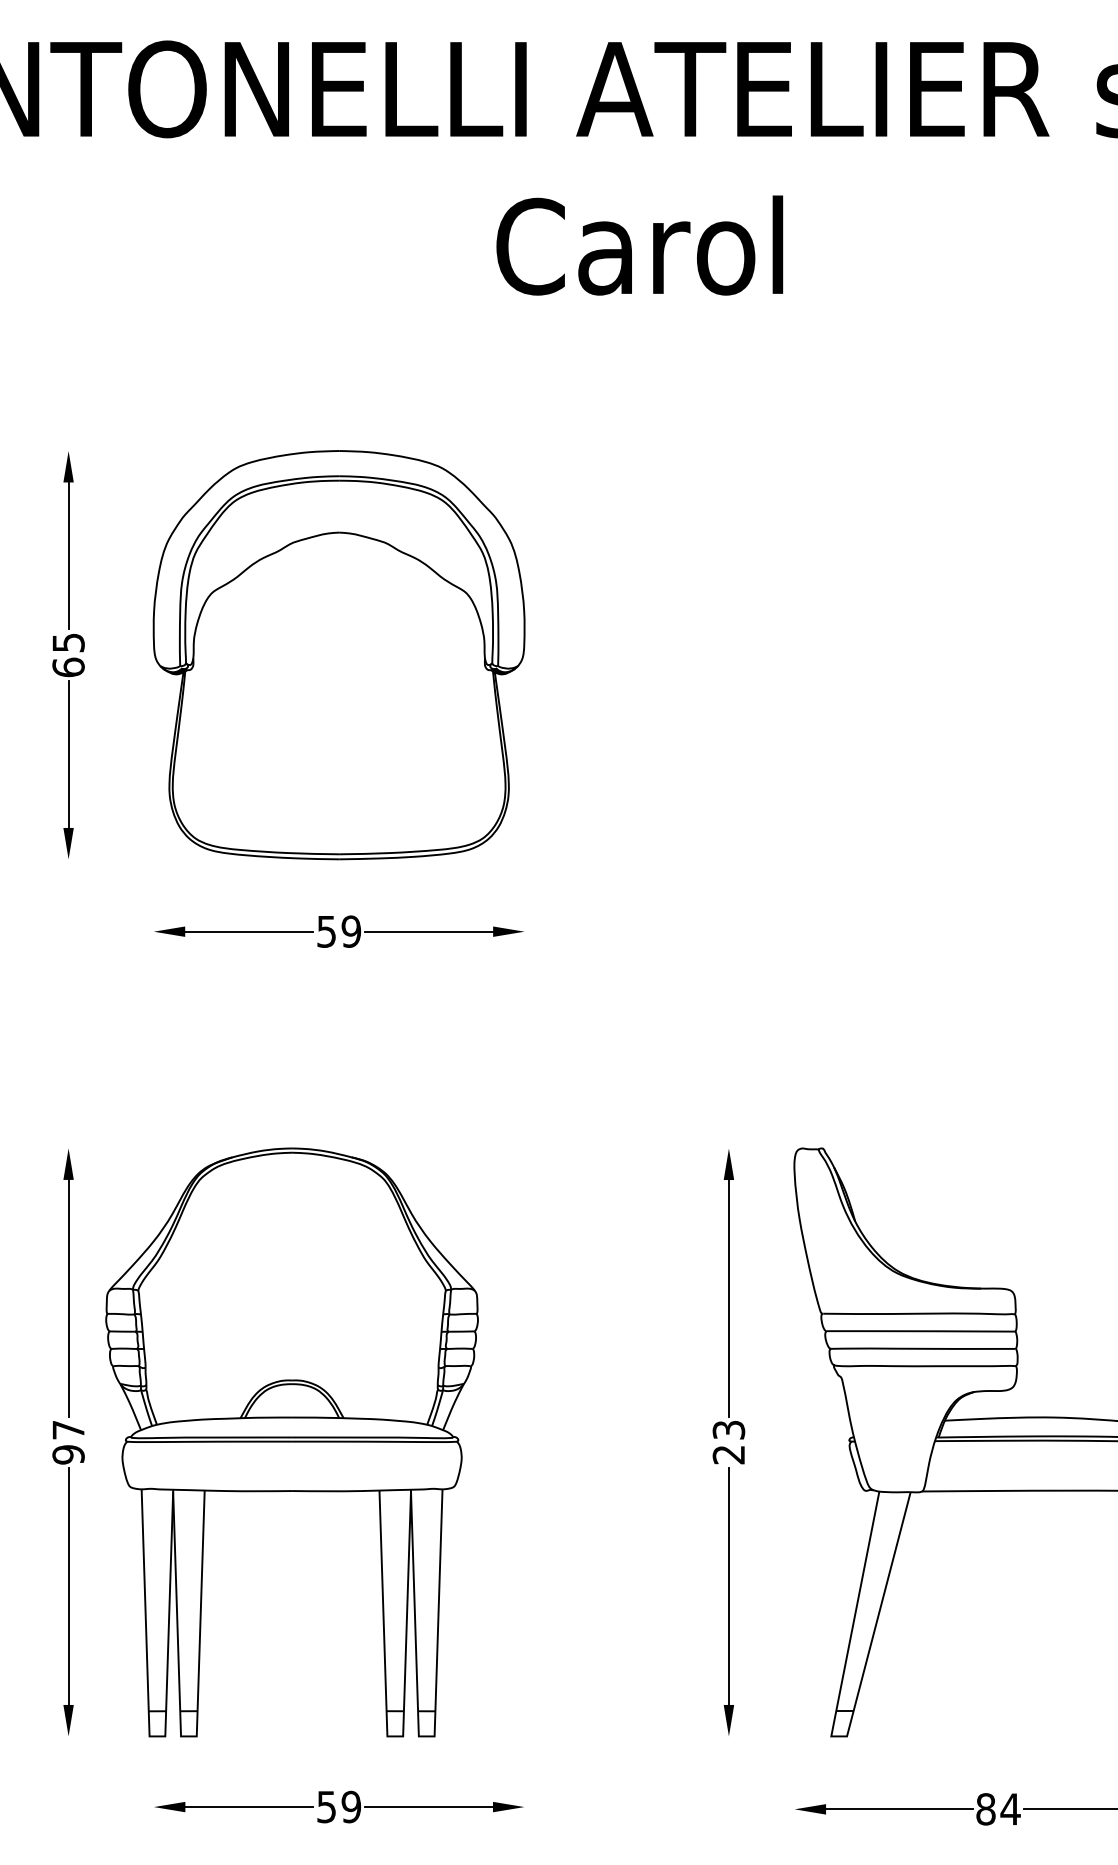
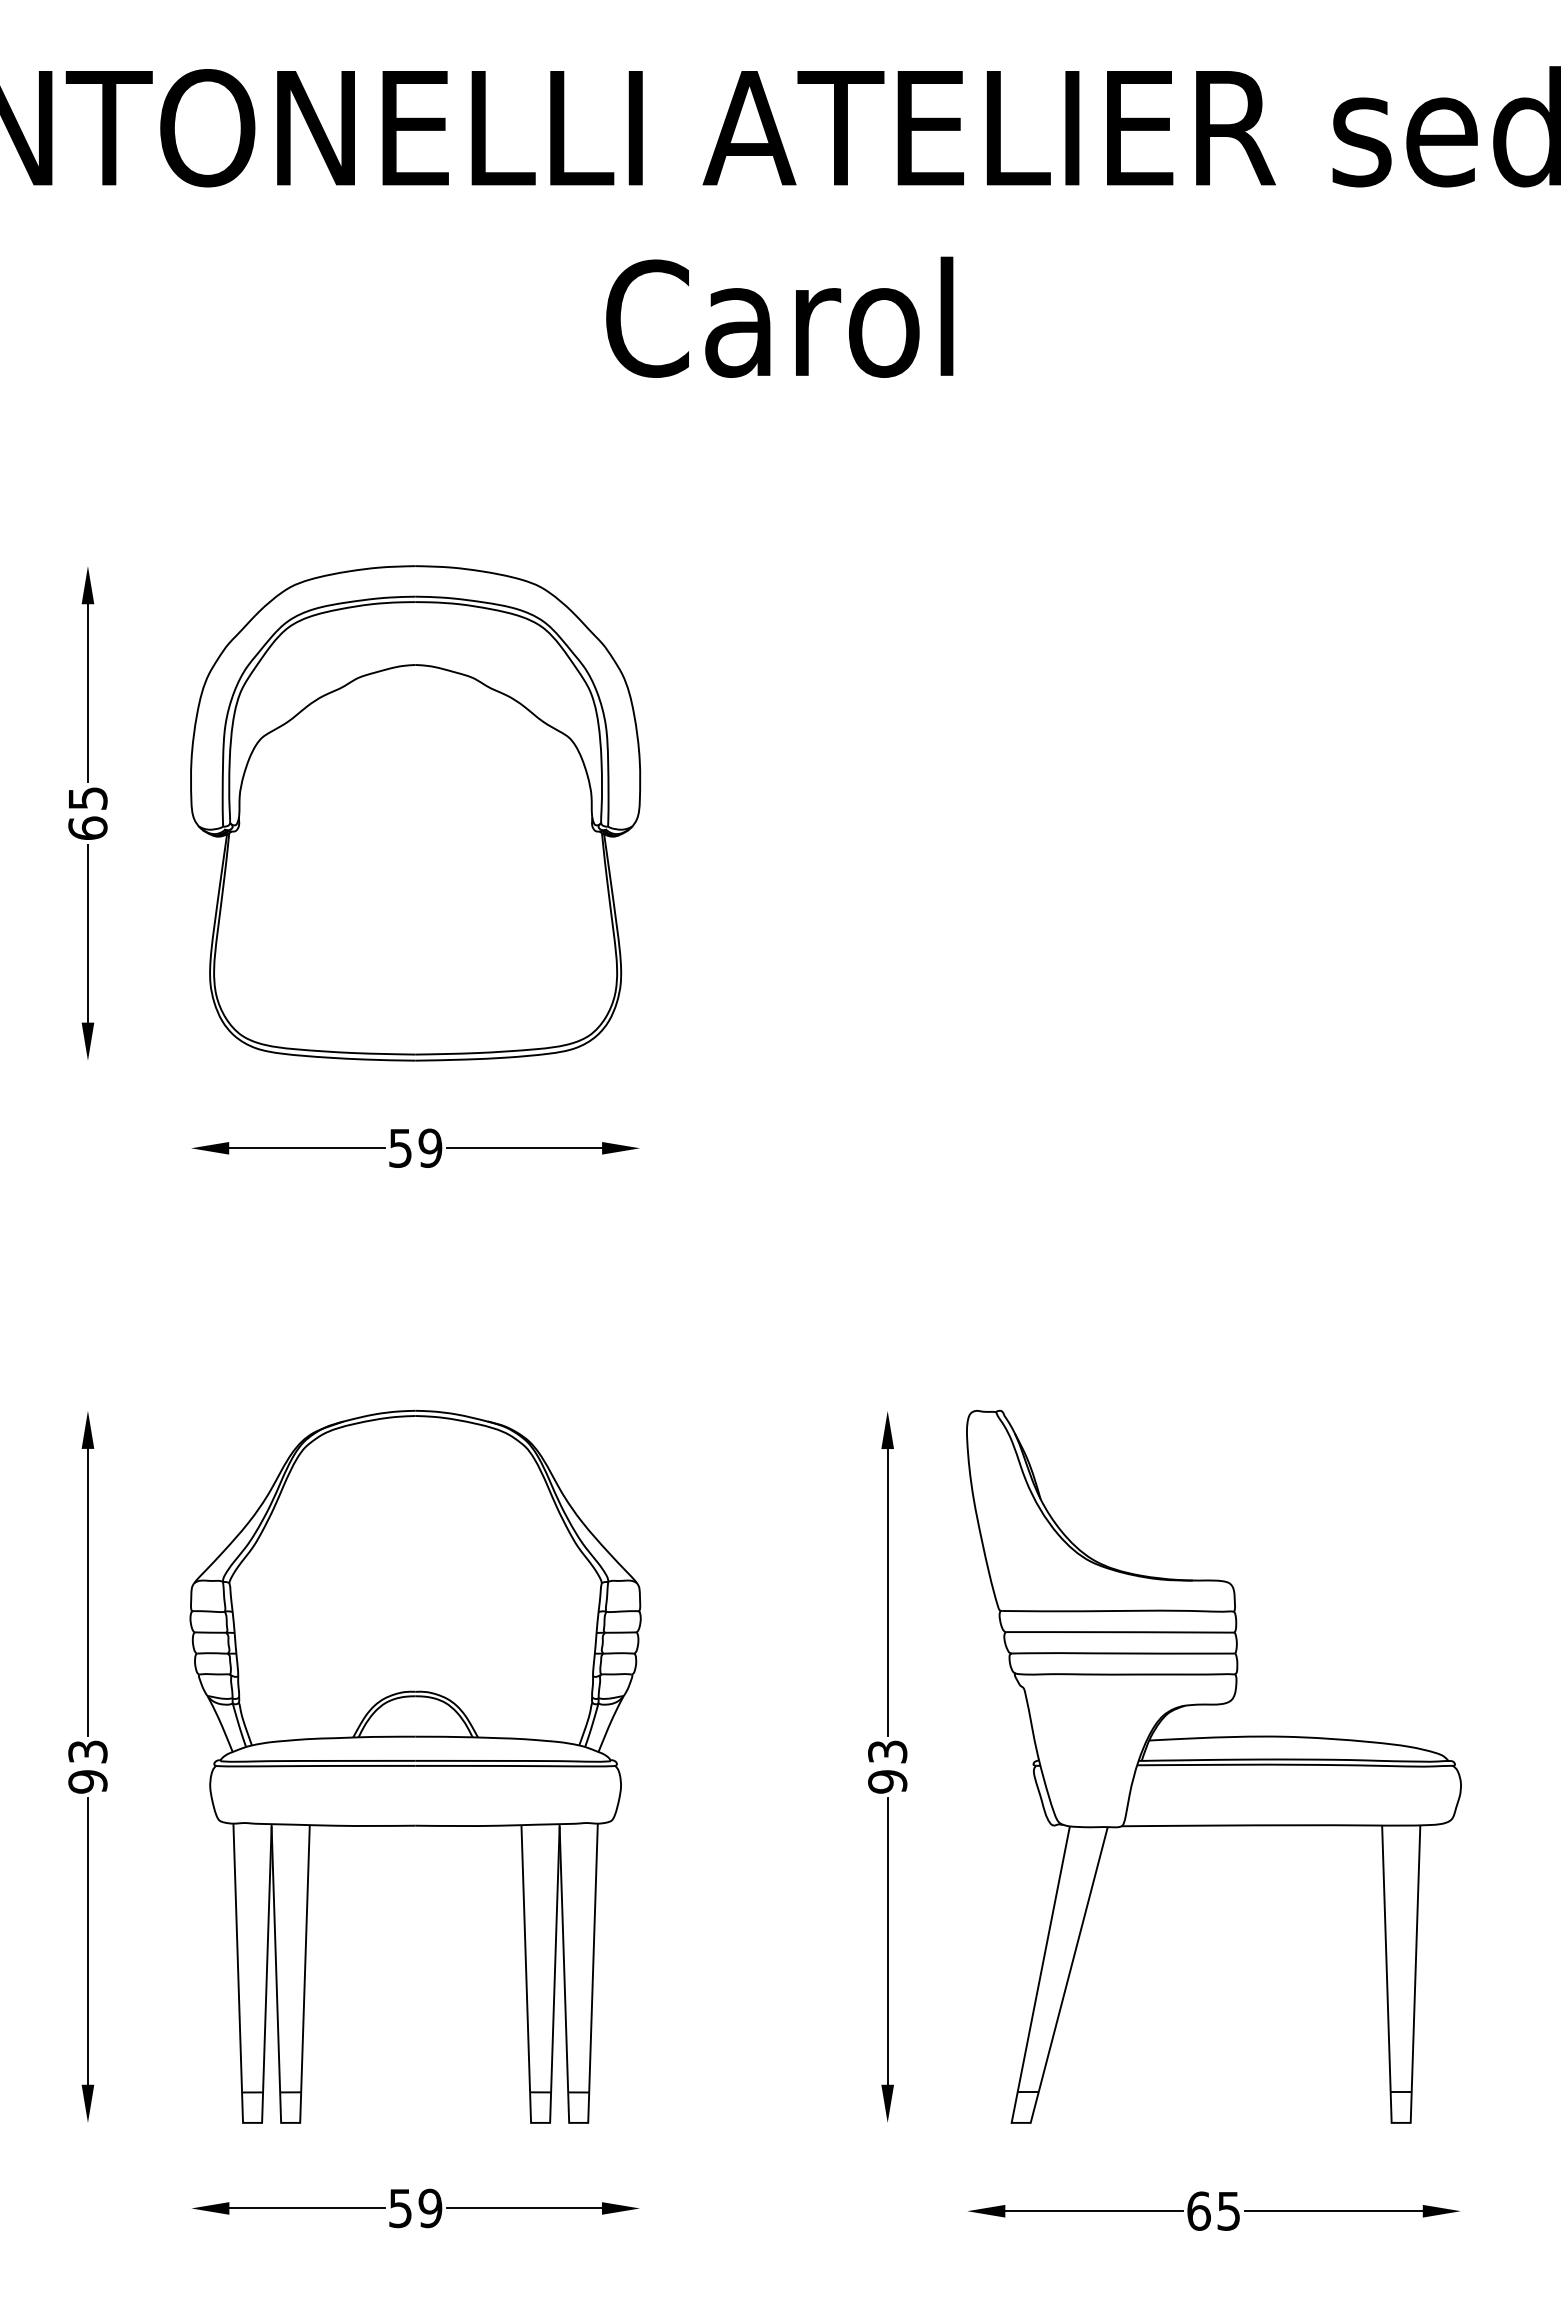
text: (68, 1429) -> (87, 1751), 97 -> 93
part: (291, 1442) -> (415, 1766), moved
text: (728, 1454) -> (887, 1781), 23 -> 93
text: (998, 1808) -> (1214, 2210), 84 -> 65

